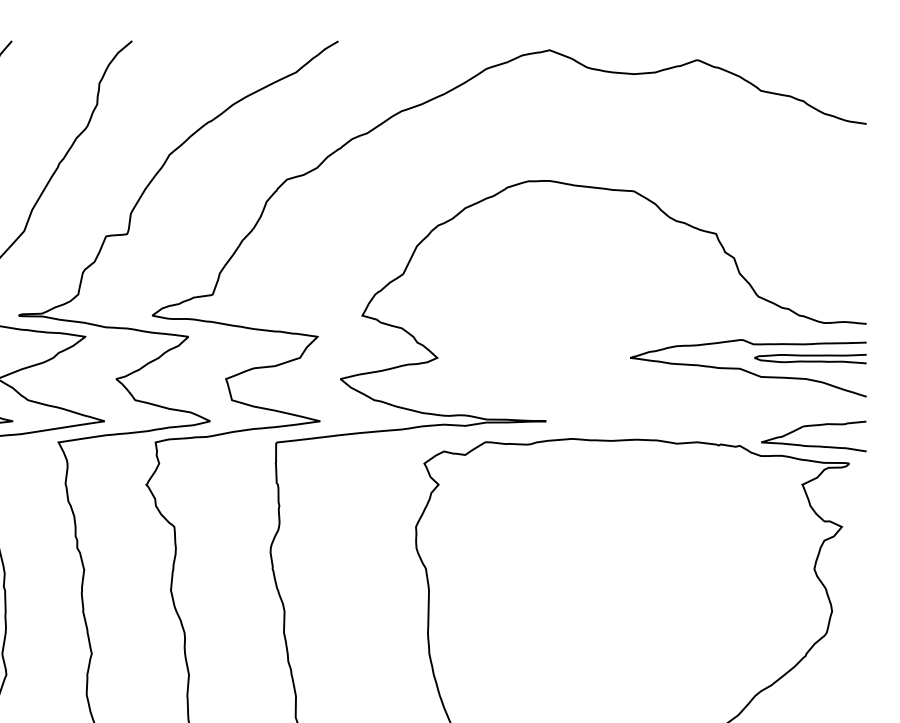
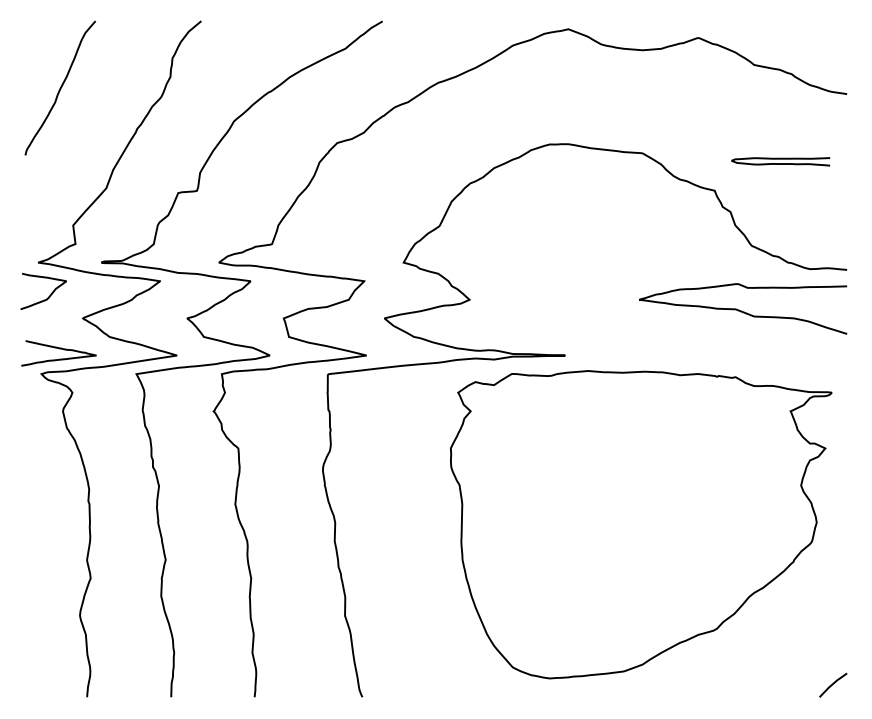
curve: (810, 356) -> (780, 159), moved
curve: (813, 426) -> (800, 360), removed

